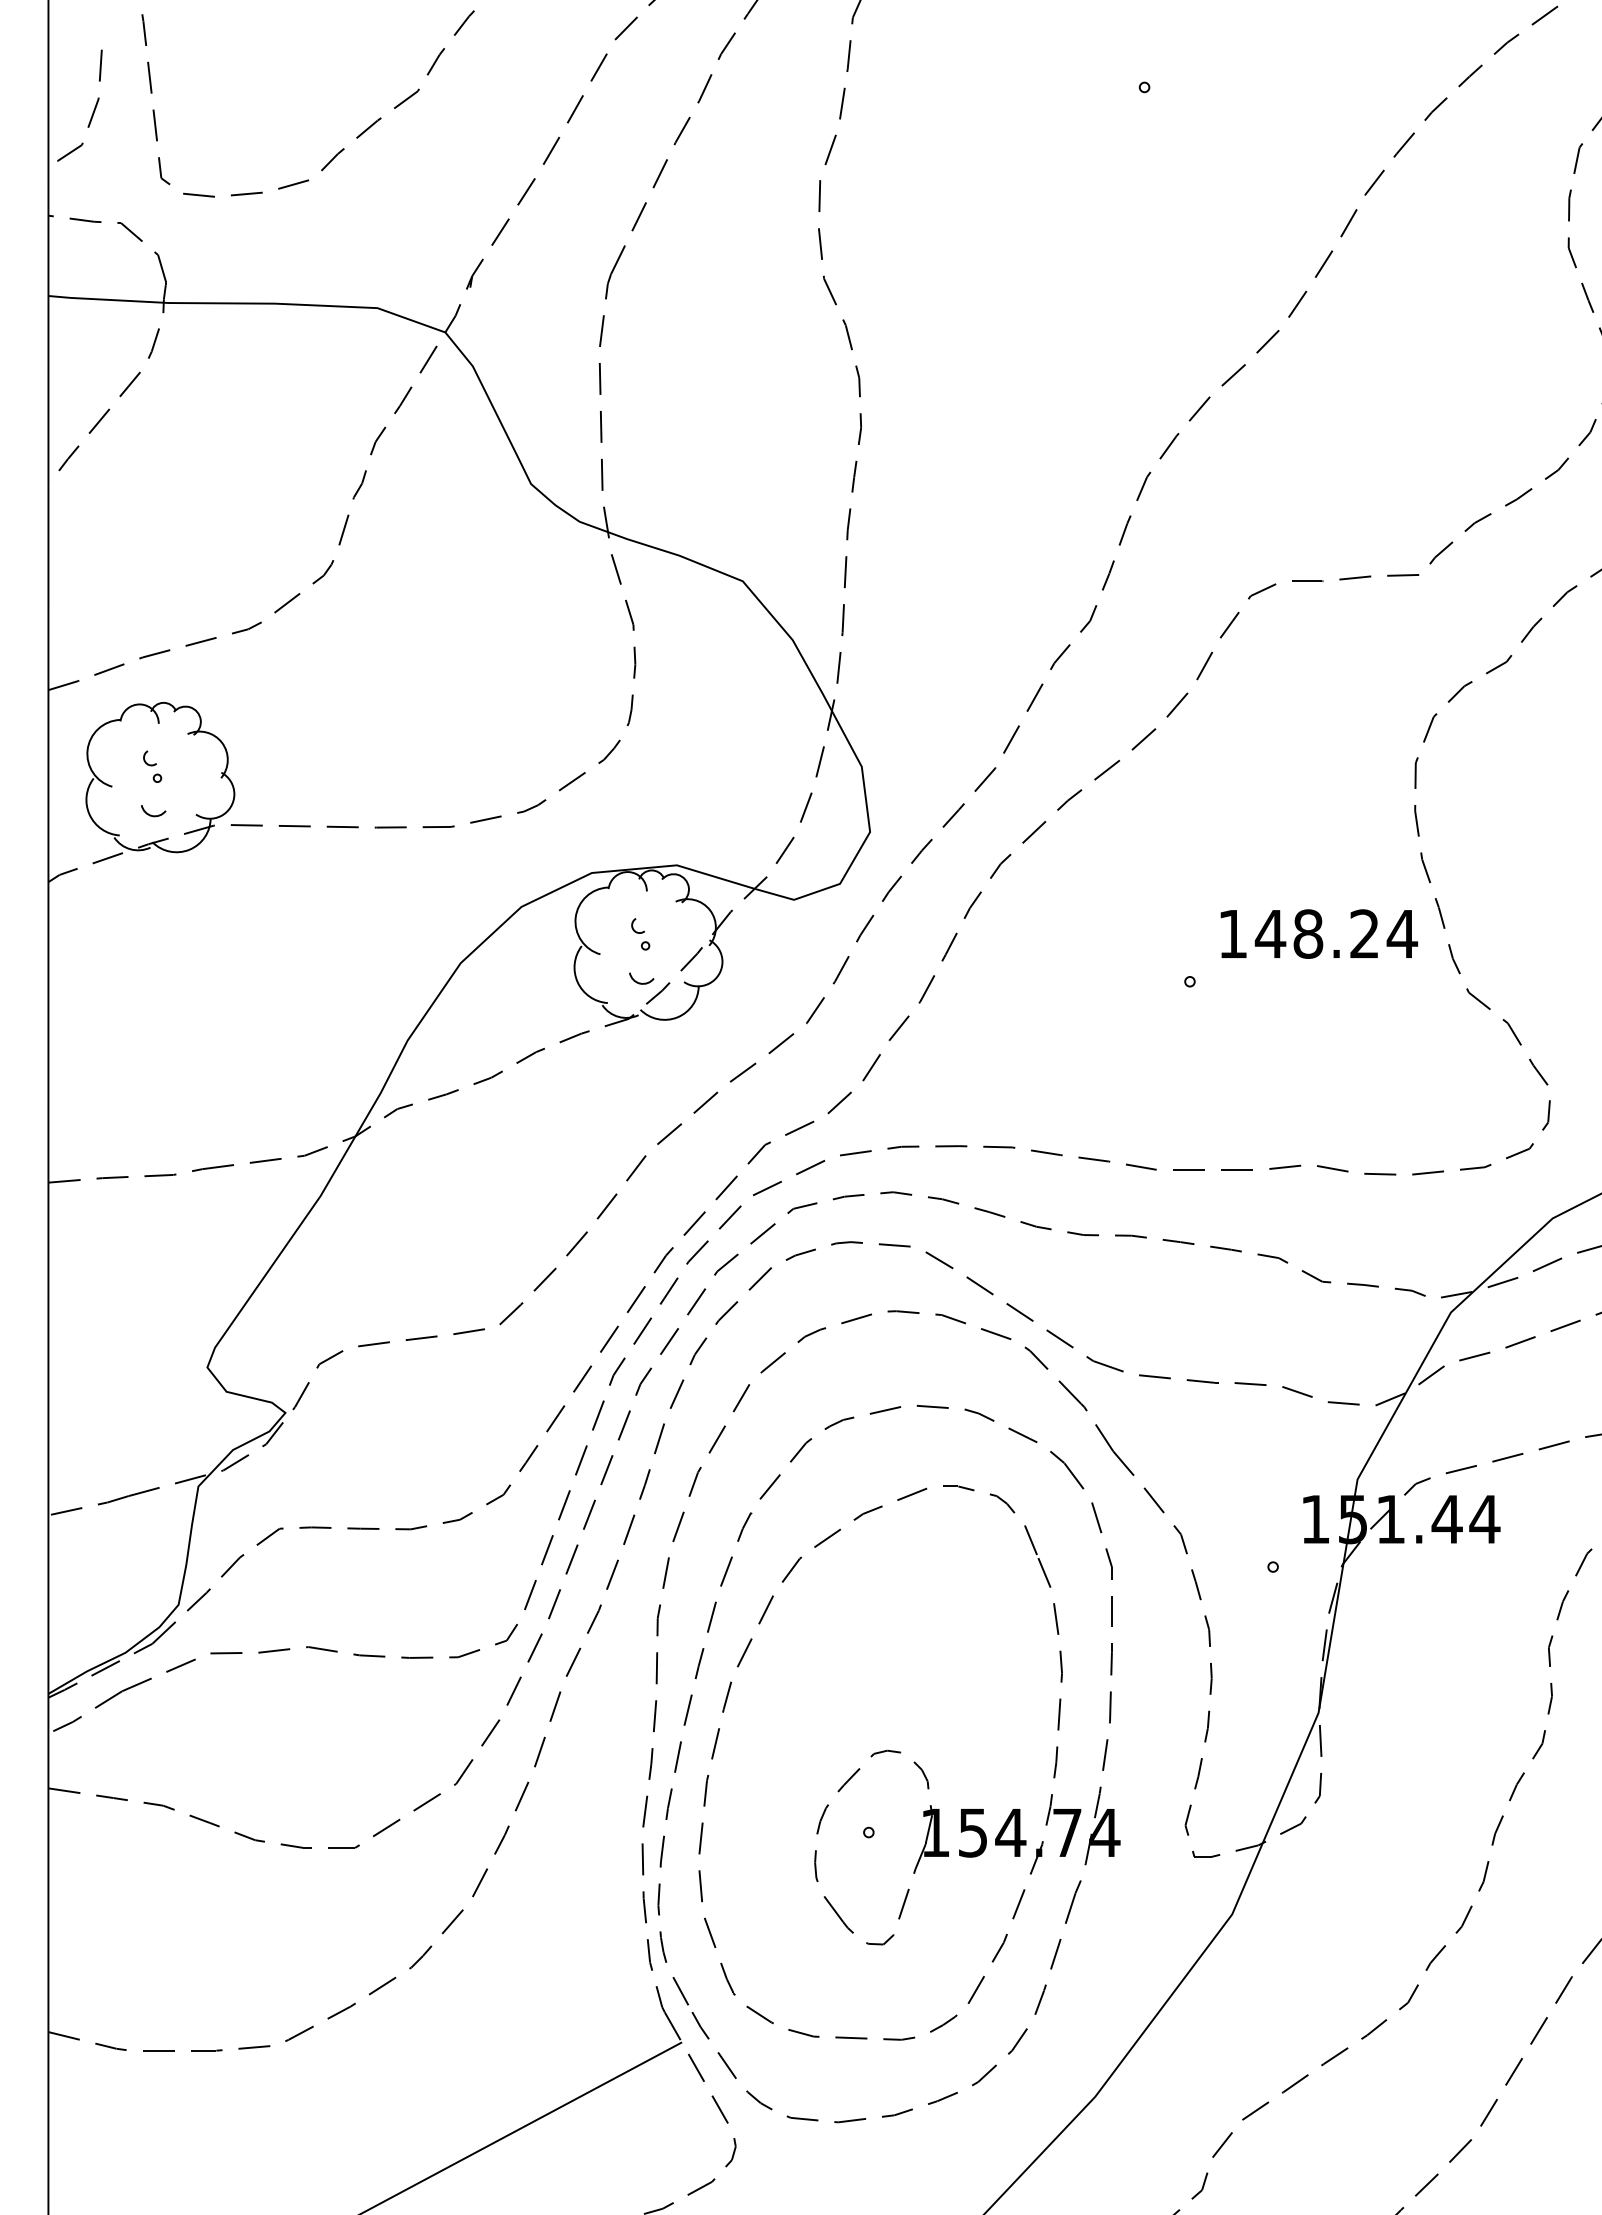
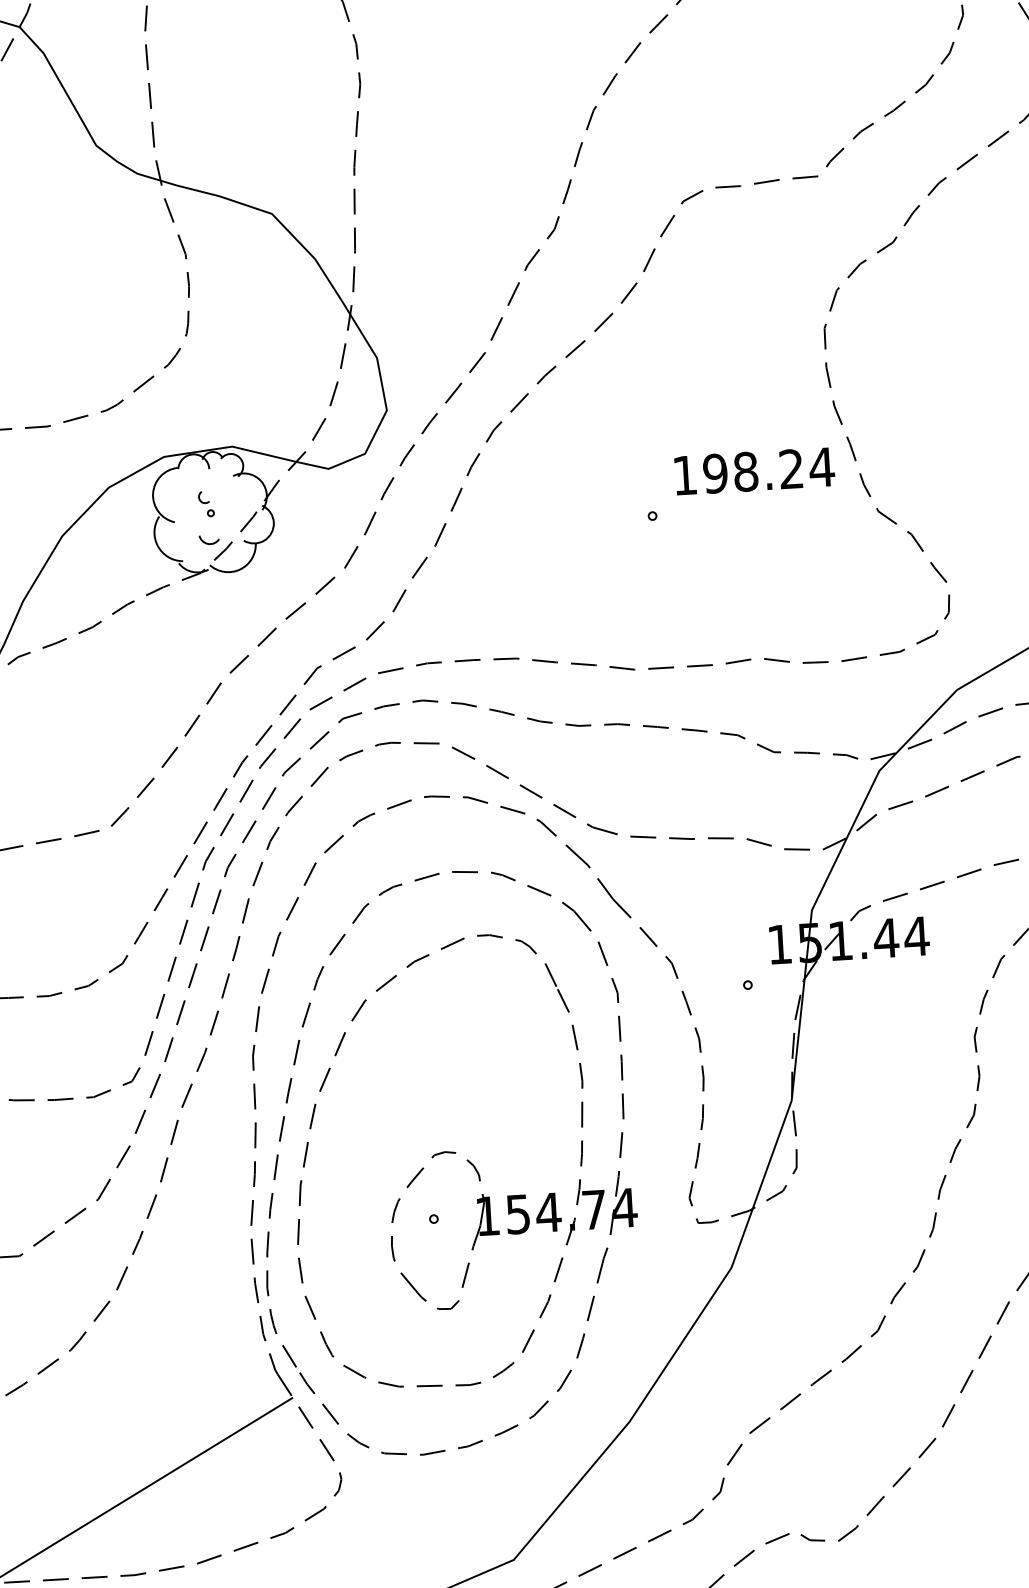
text: (1270, 933) -> (715, 473), 148.24 -> 198.24

